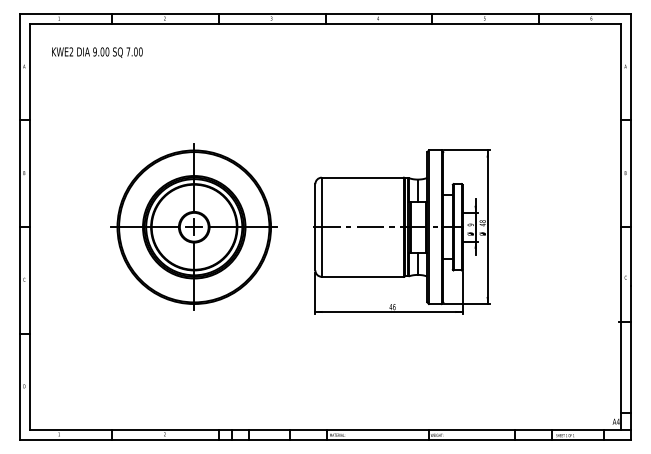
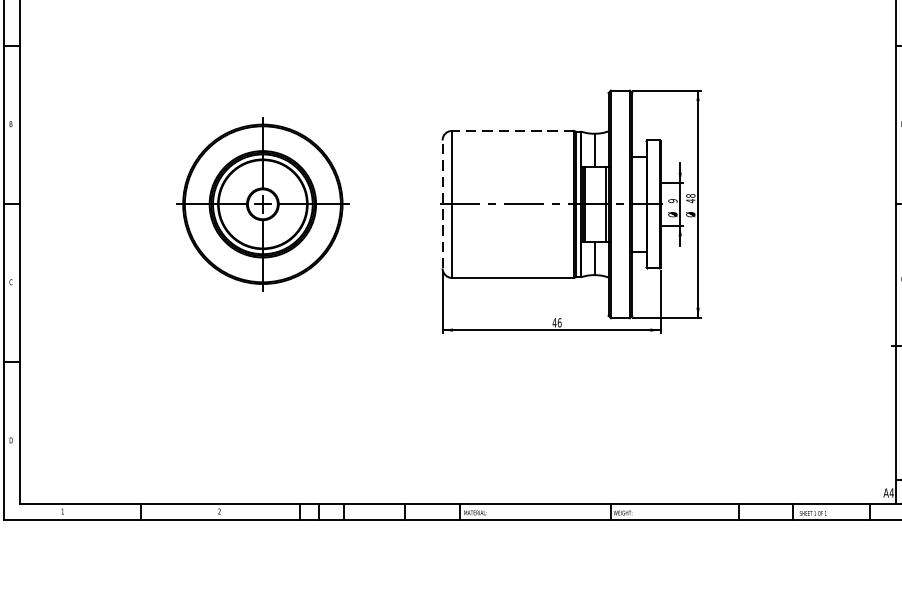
line: (362, 177) -> (512, 130), solid -> dashed
part: (193, 226) -> (261, 203), size x0.7
line: (315, 226) -> (442, 203), solid -> dashed

